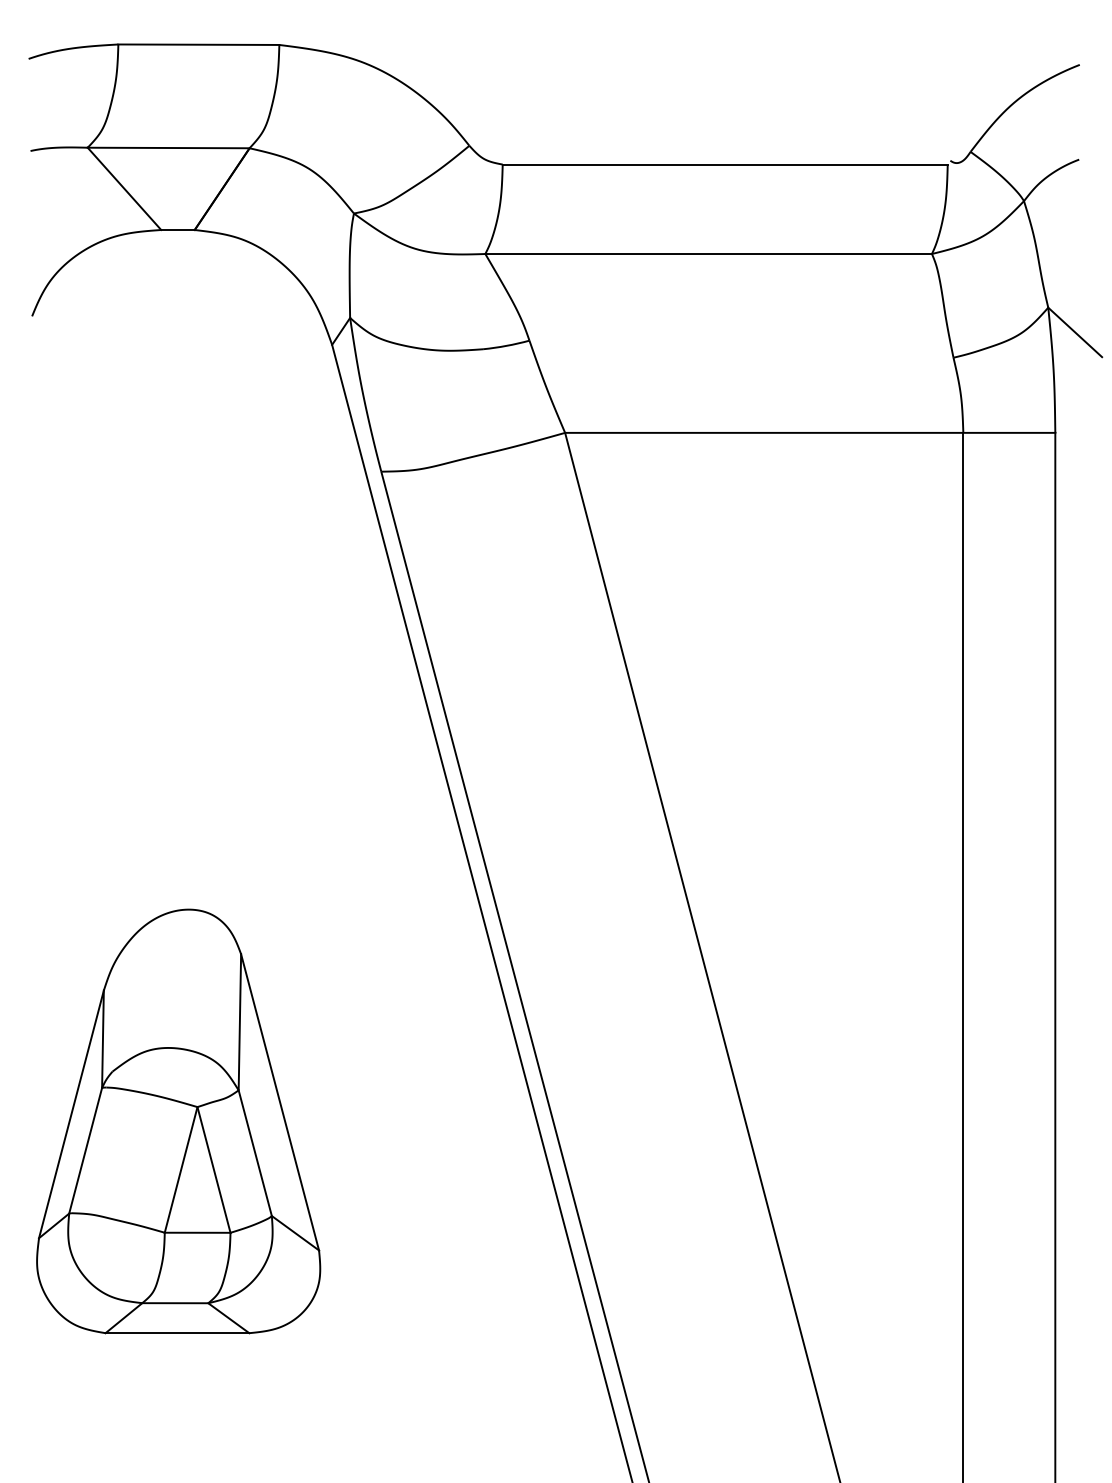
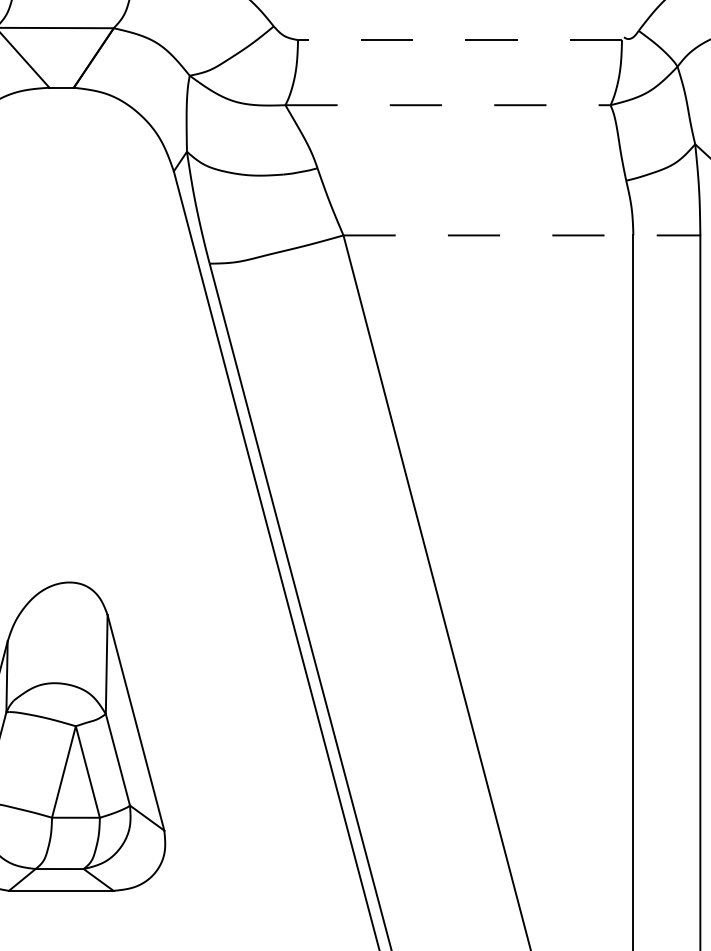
line: (724, 164) -> (459, 40), solid -> dashed
line: (709, 254) -> (448, 105), solid -> dashed
line: (810, 432) -> (522, 235), solid -> dashed

